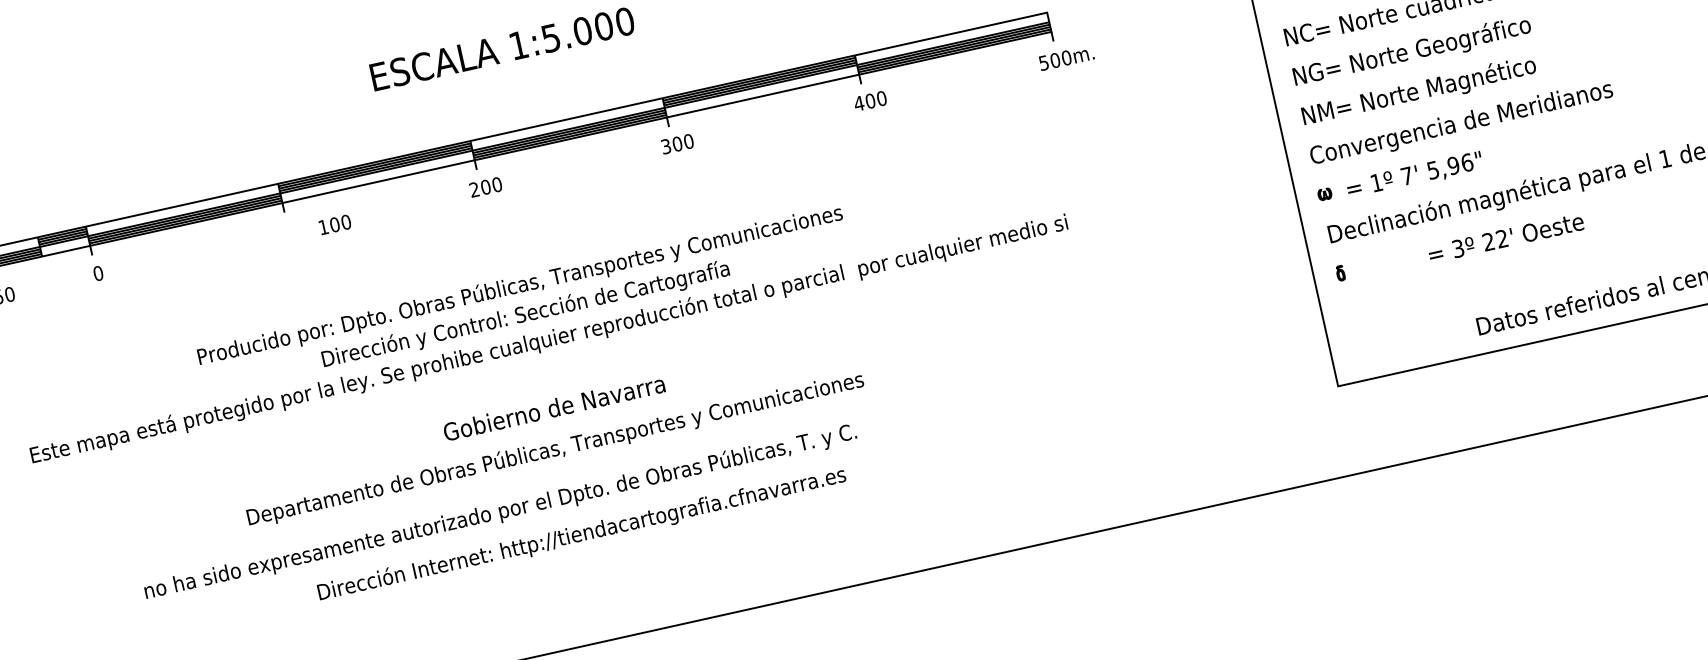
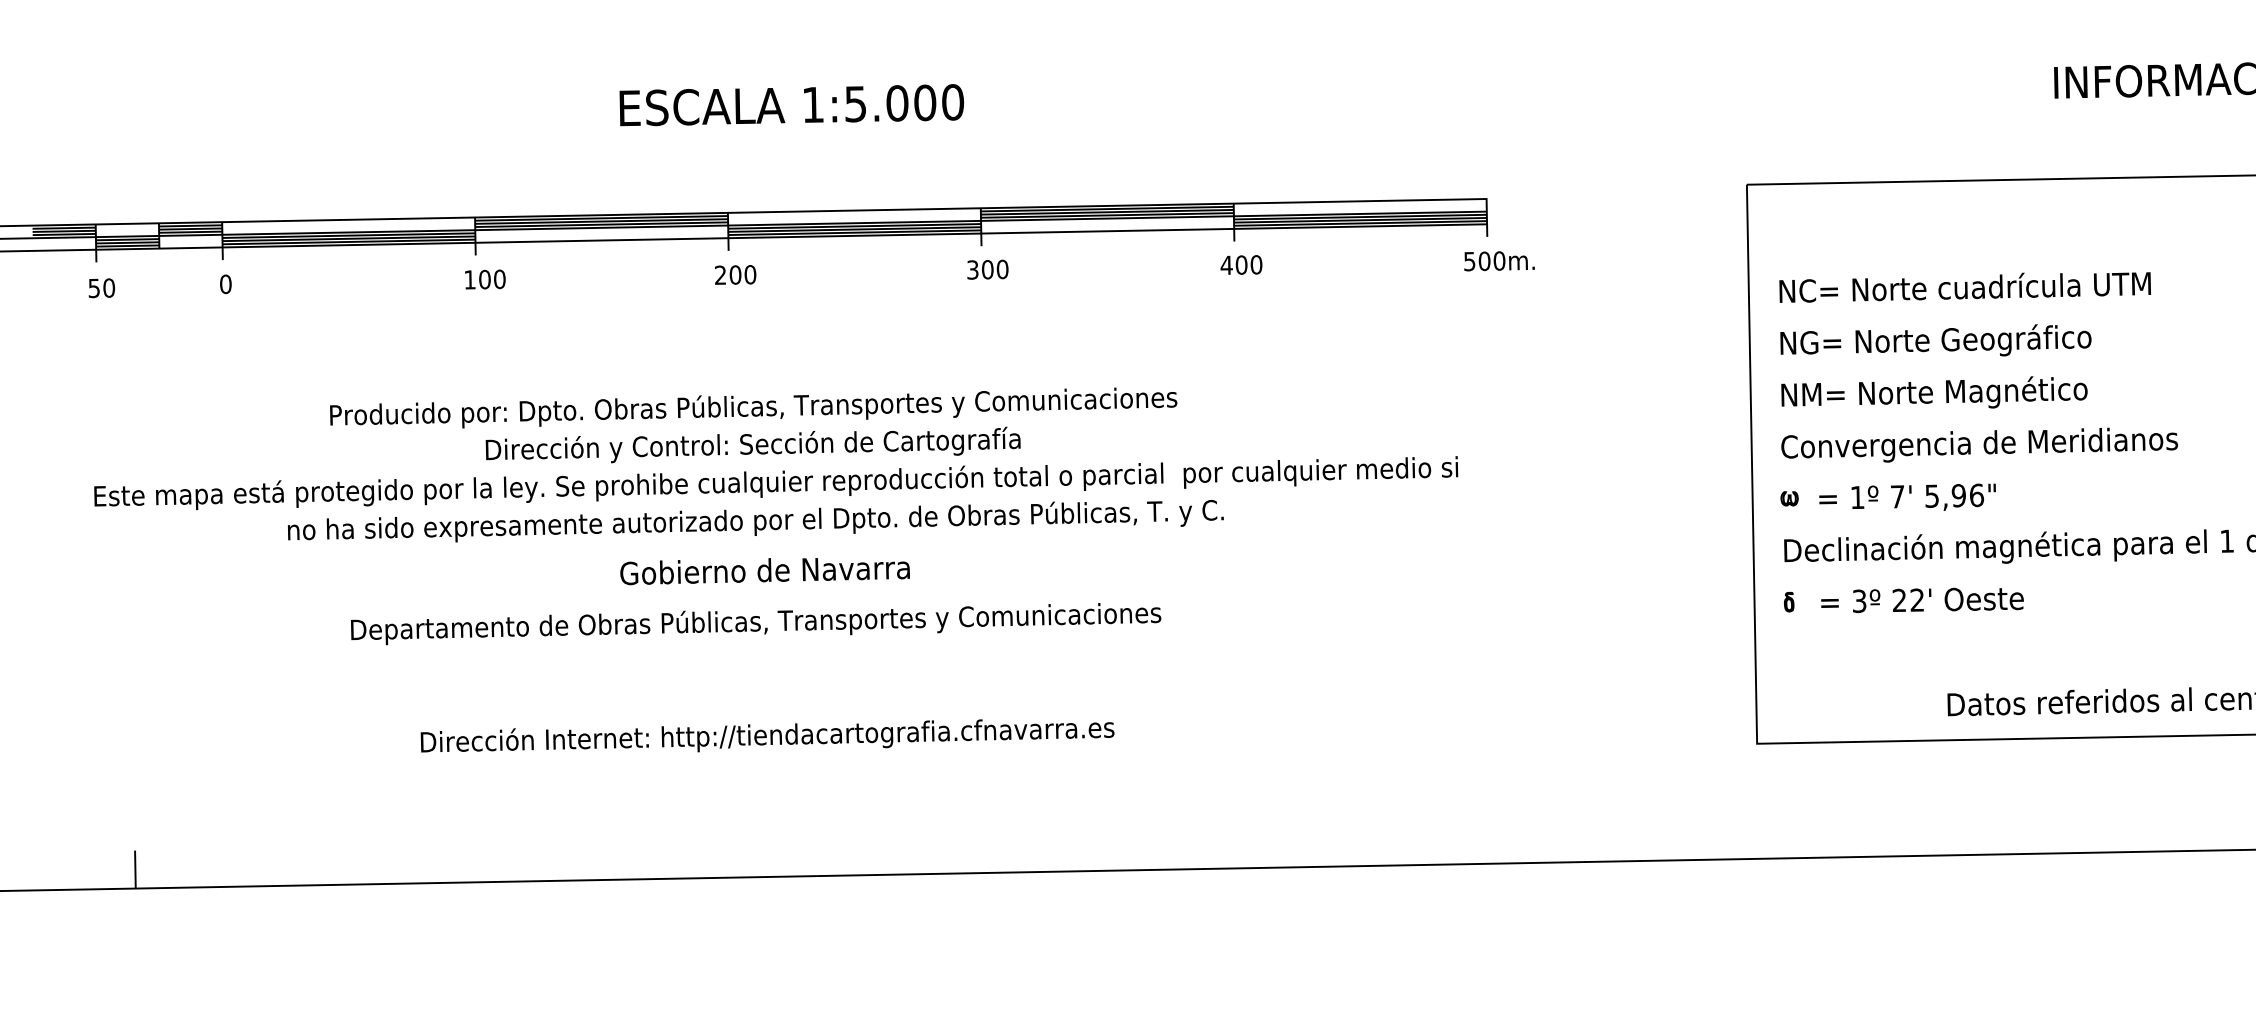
text: (335, 224) -> (485, 279), moved
text: (1506, 238) -> (1922, 600), moved
text: (500, 512) -> (755, 521), moved

